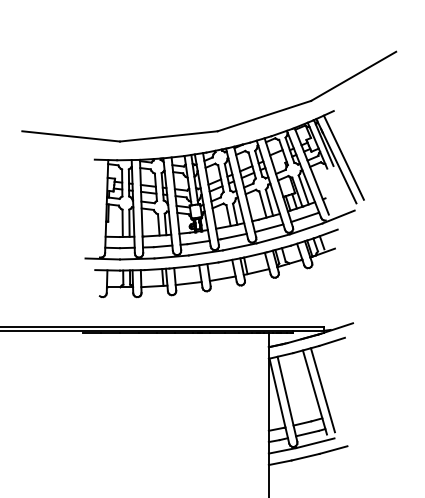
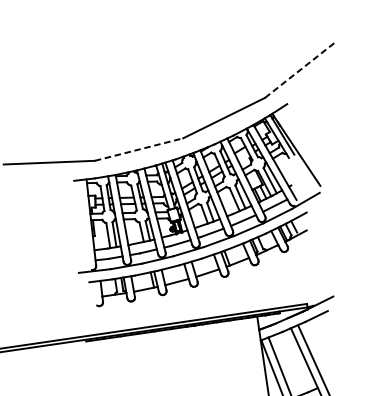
line: (354, 76) -> (301, 69), solid -> dashed
line: (169, 136) -> (139, 149), solid -> dashed
line: (343, 157) -> (302, 145), removed

